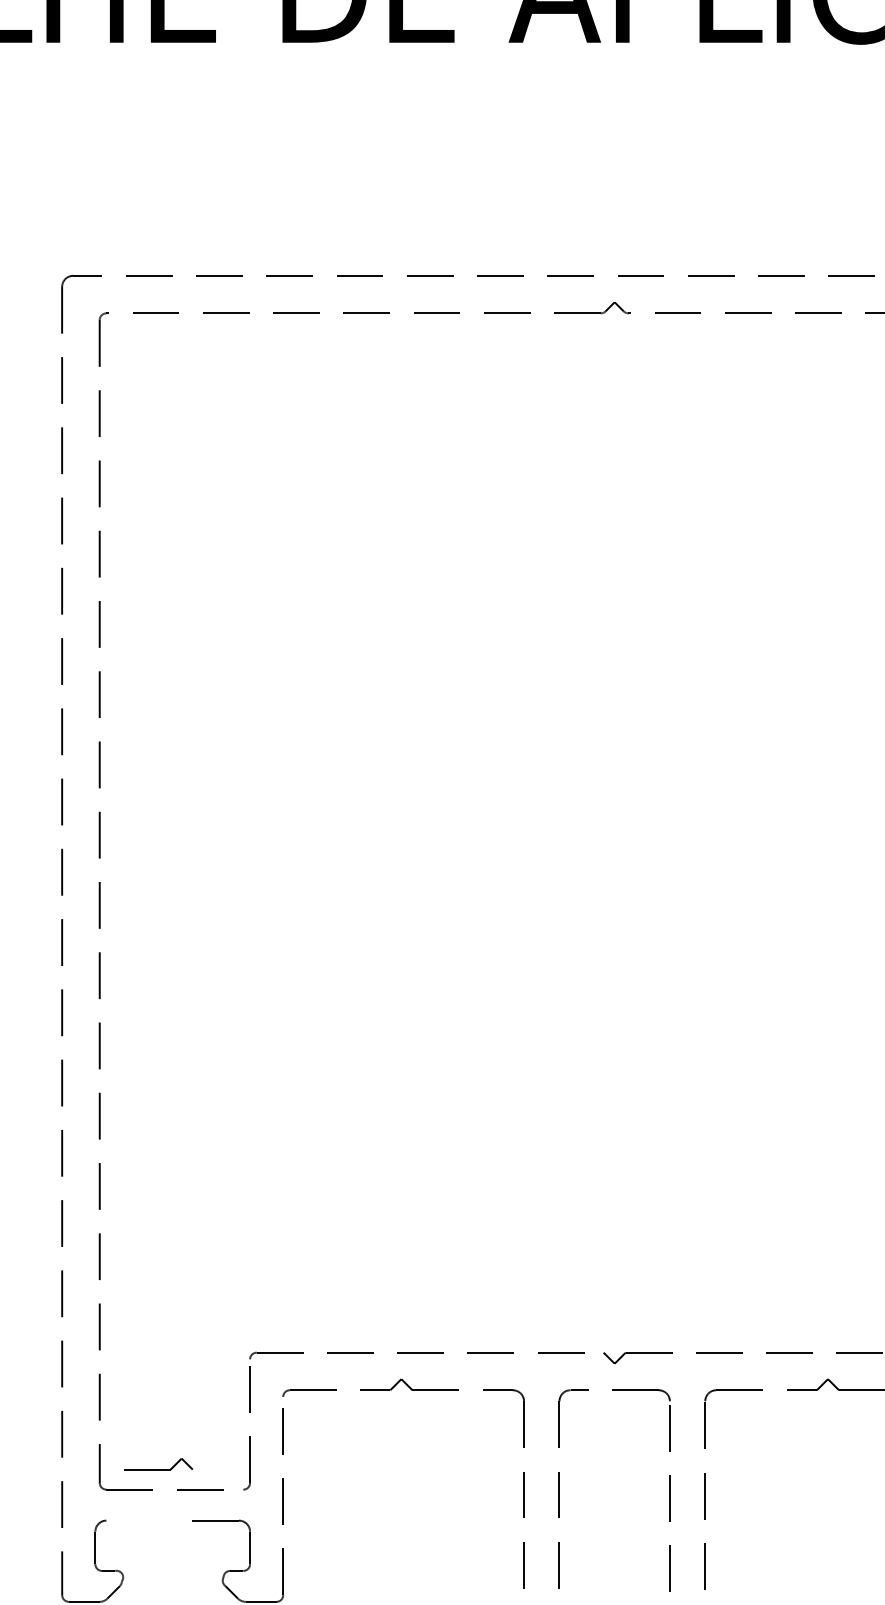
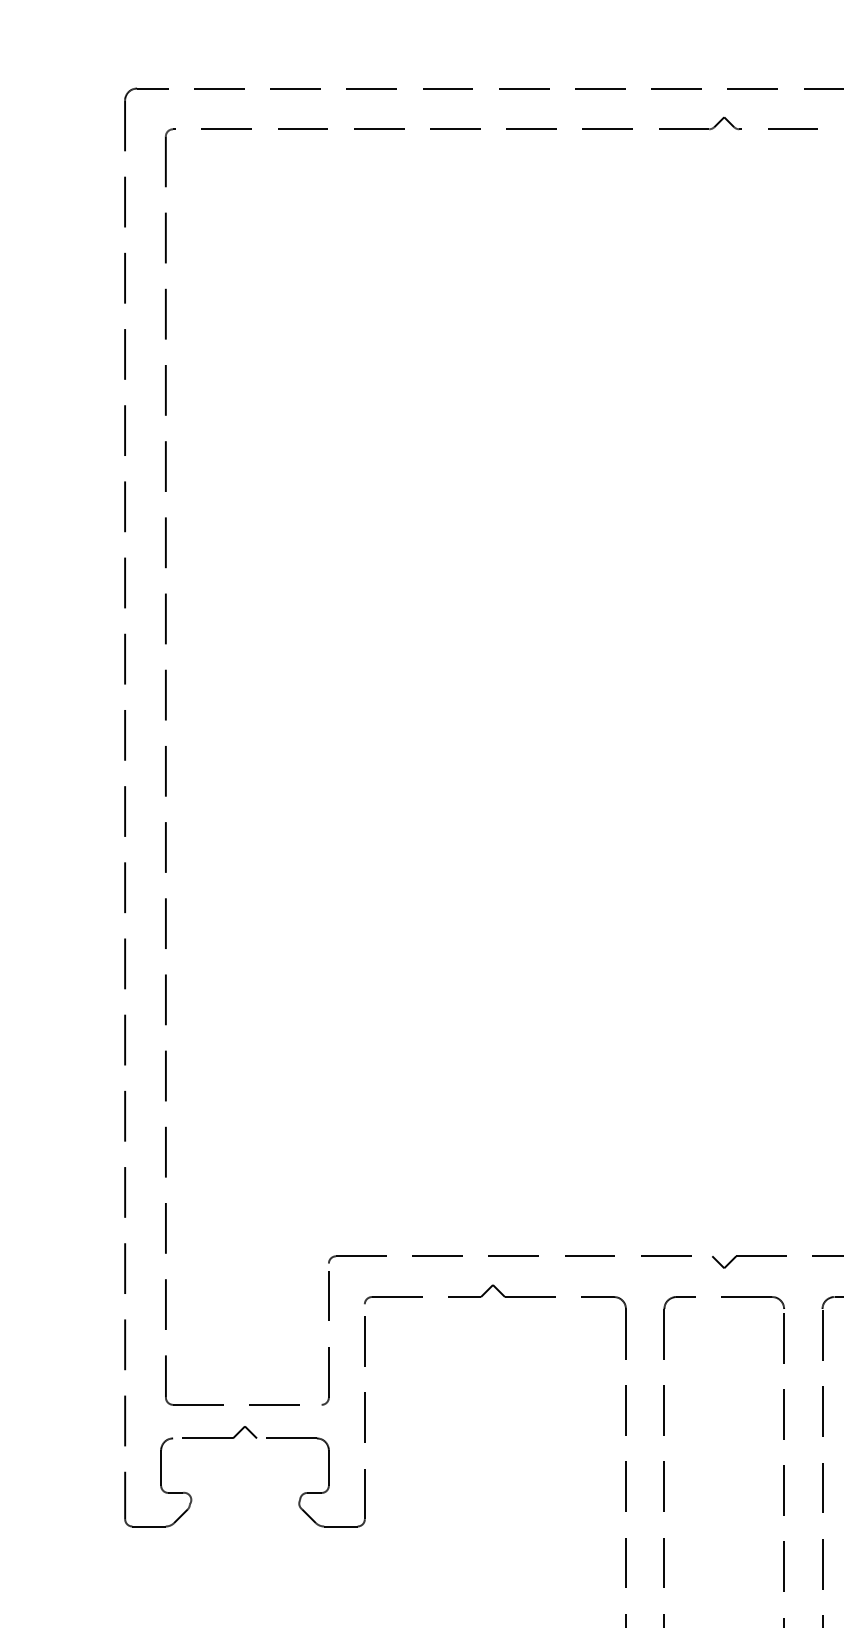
part: (158, 1464) -> (219, 1432), moved

